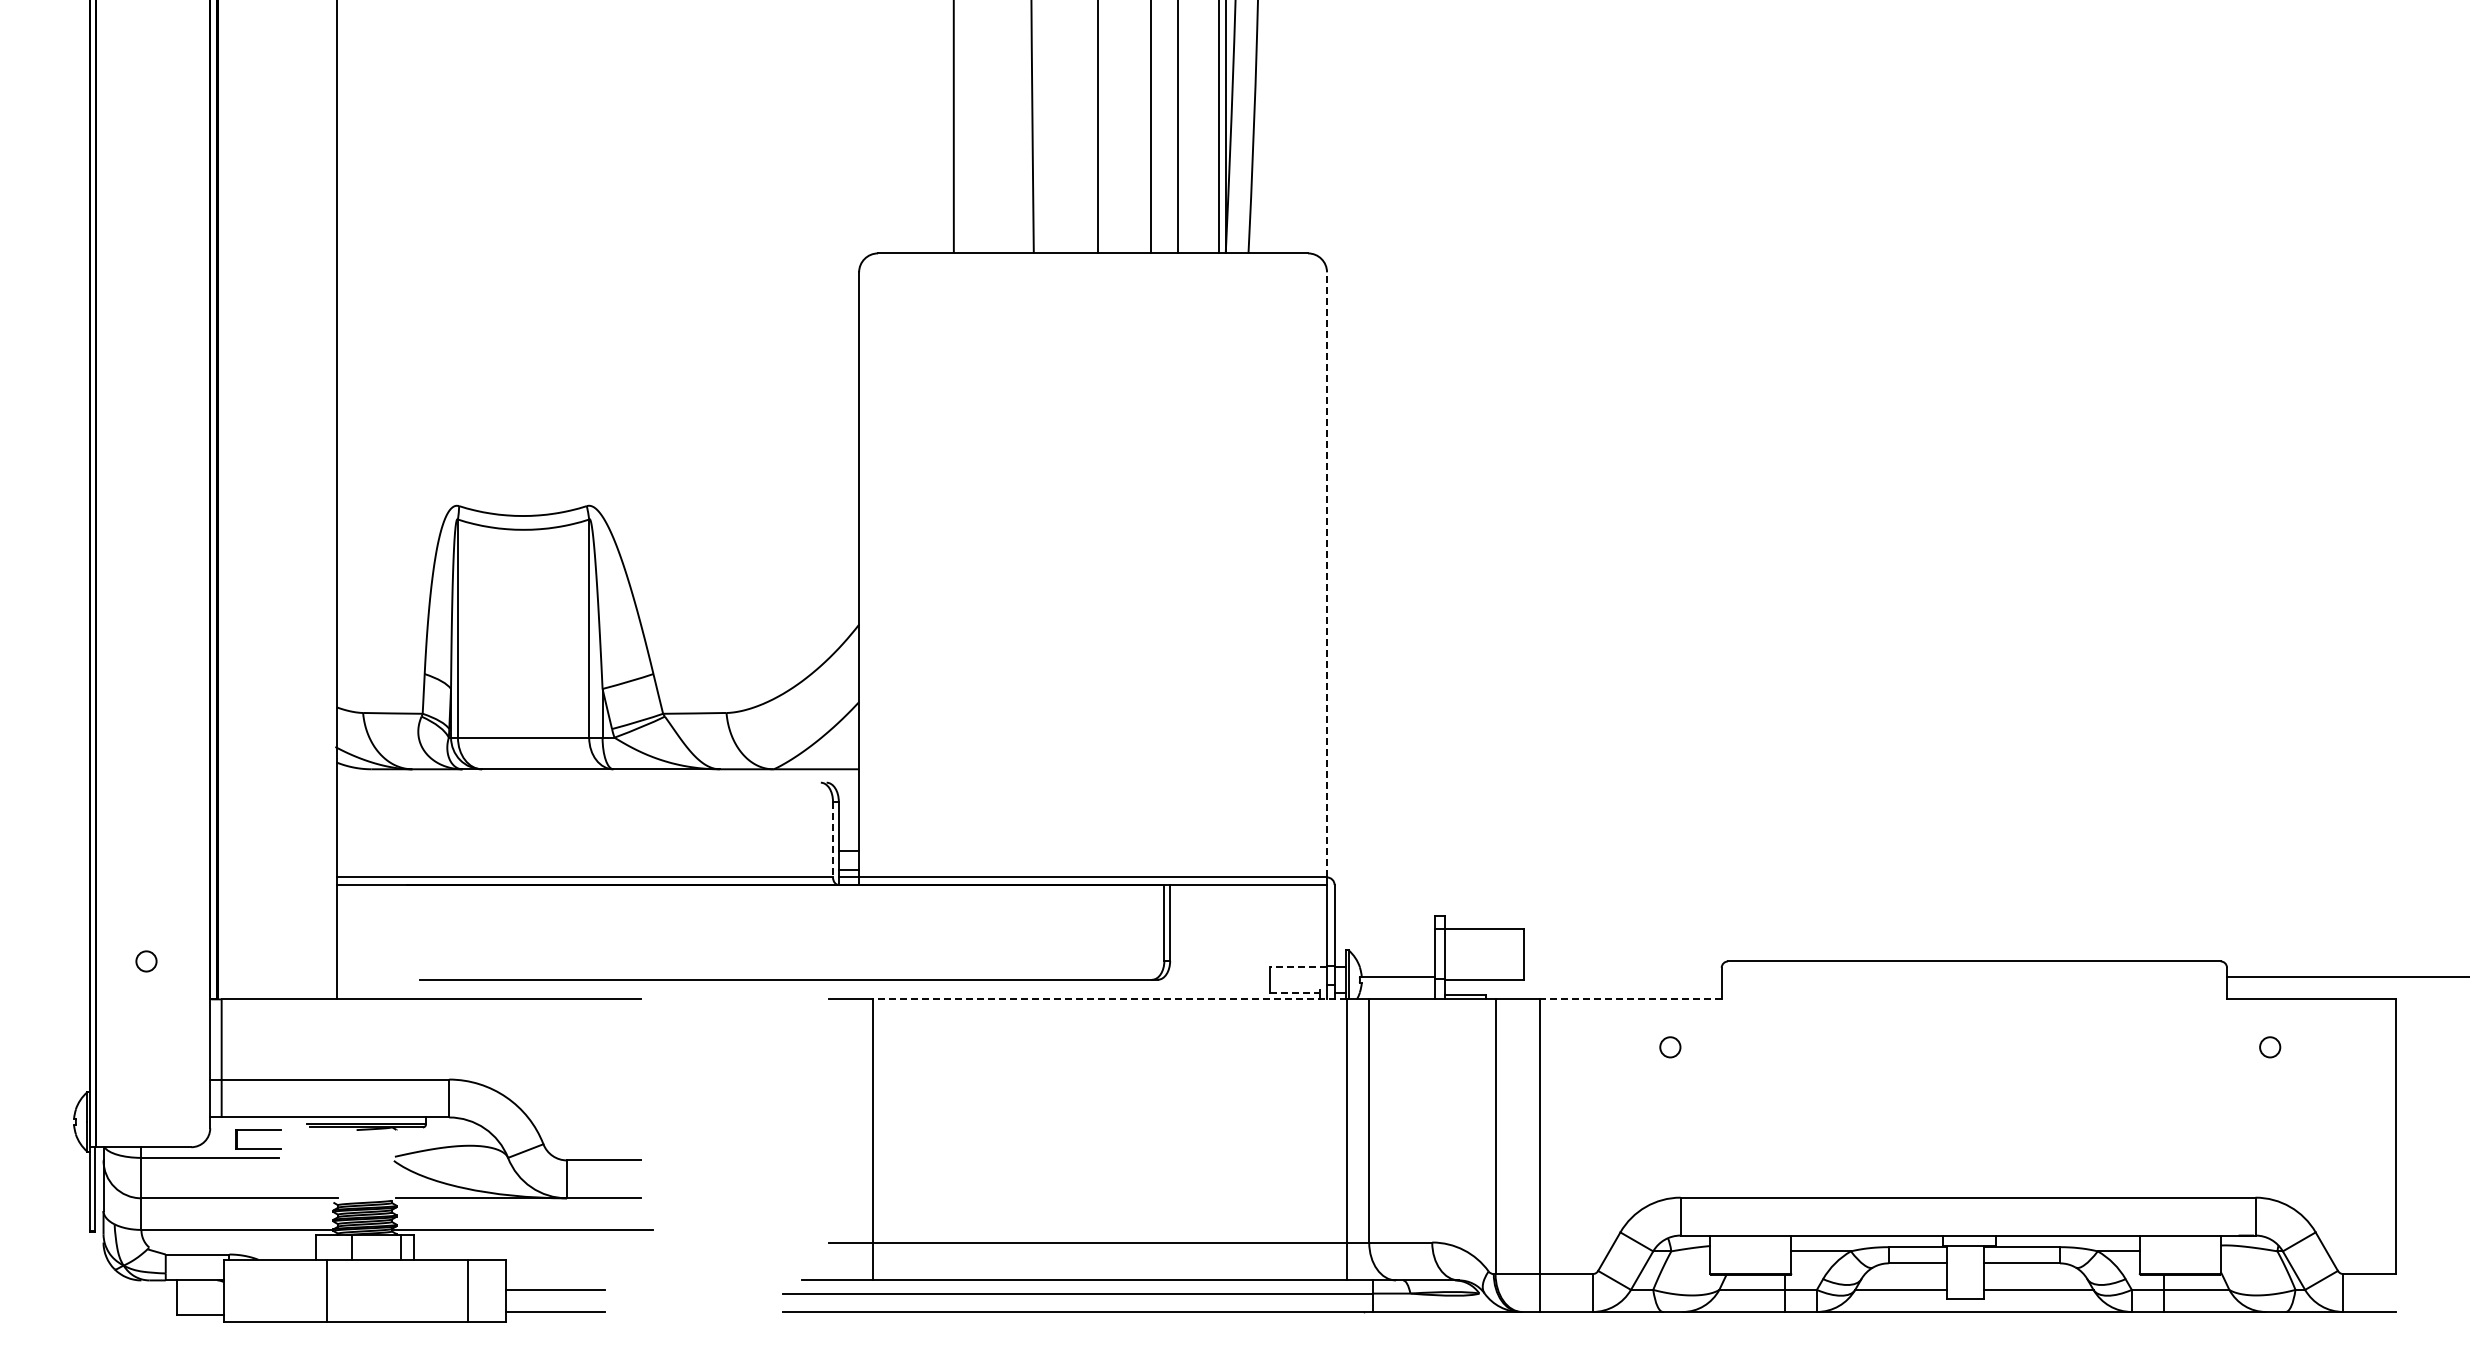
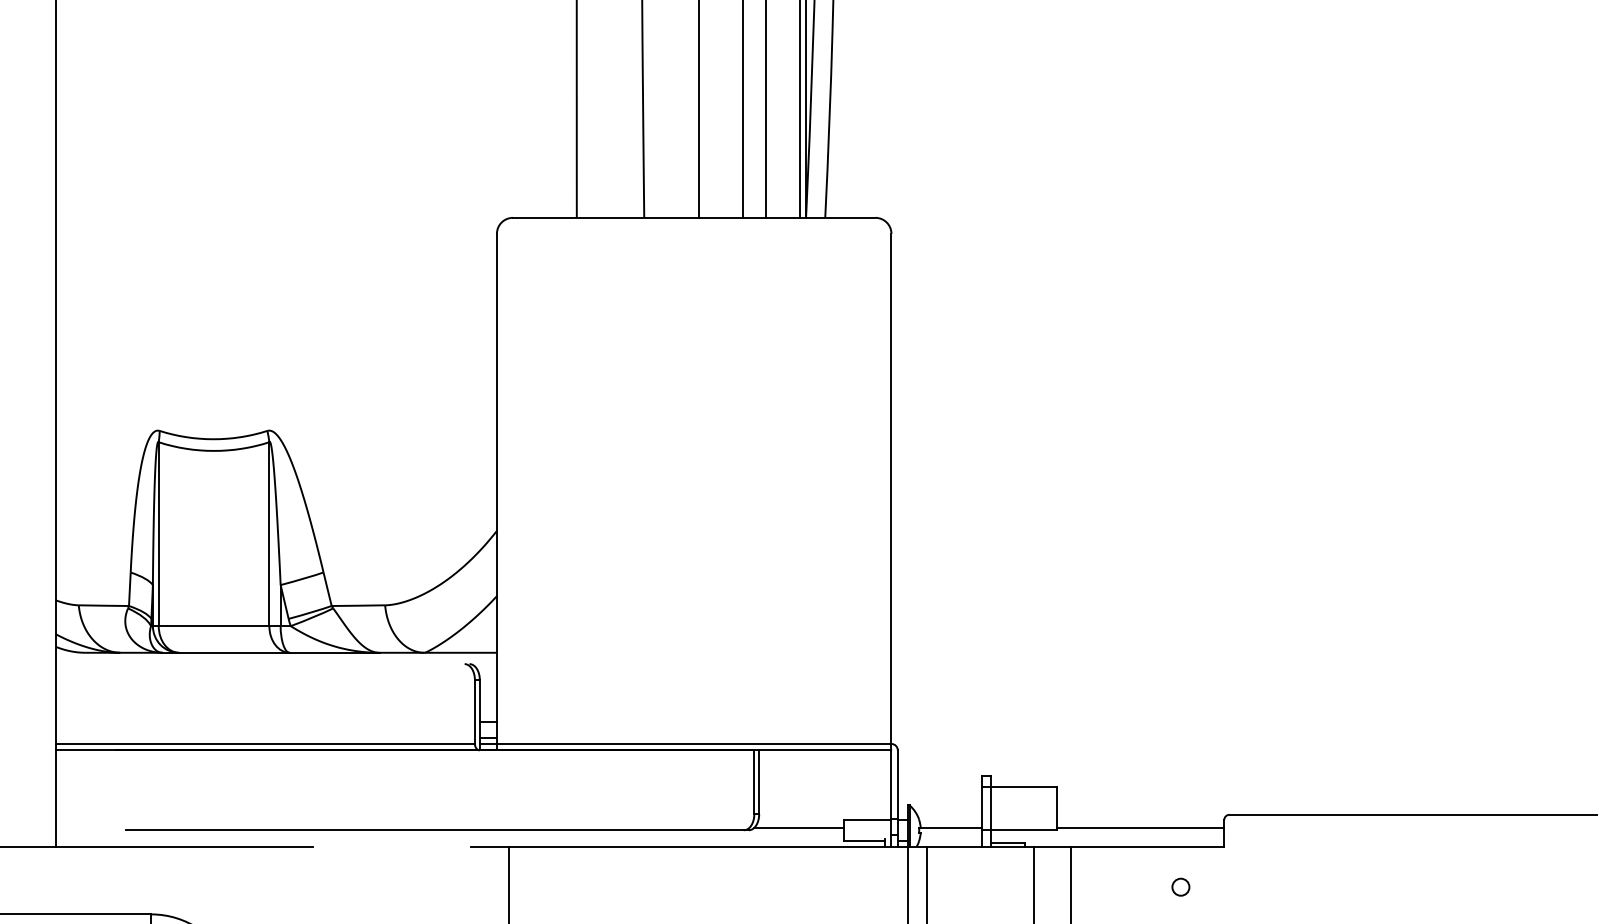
line: (1327, 574) -> (891, 488), dashed -> solid
line: (832, 839) -> (474, 711), dashed -> solid
line: (1298, 967) -> (867, 819), dashed -> solid
line: (1216, 977) -> (798, 828), added
line: (1622, 977) -> (1140, 828), added
line: (1294, 992) -> (864, 840), dashed -> solid
line: (1110, 999) -> (708, 846), dashed -> solid
line: (1630, 999) -> (1147, 846), dashed -> solid

